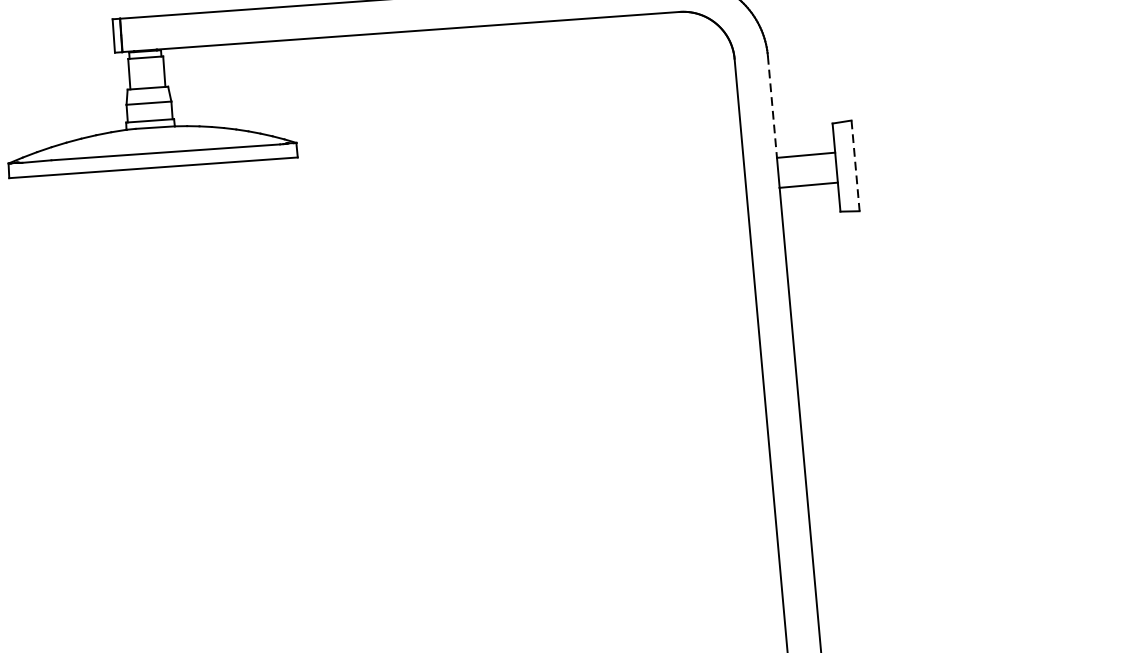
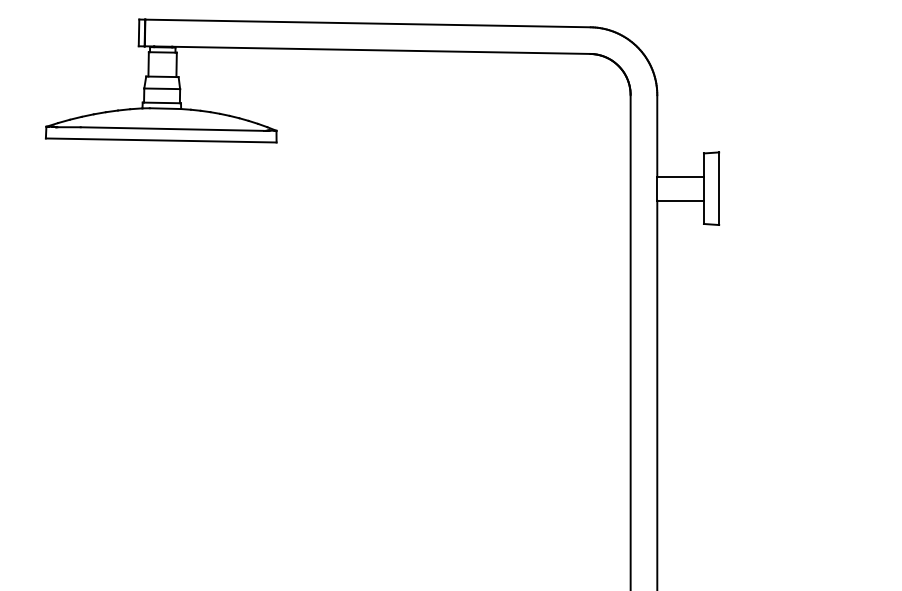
line: (772, 106) -> (657, 135), dashed -> solid
line: (856, 166) -> (719, 189), dashed -> solid

